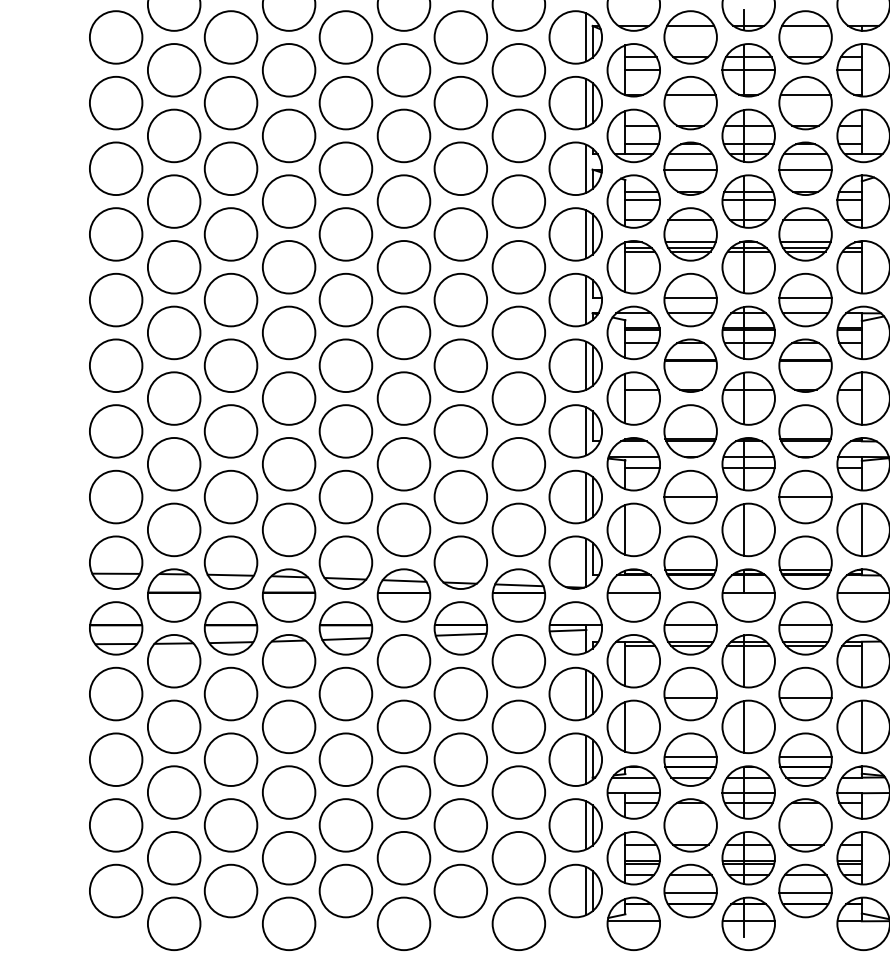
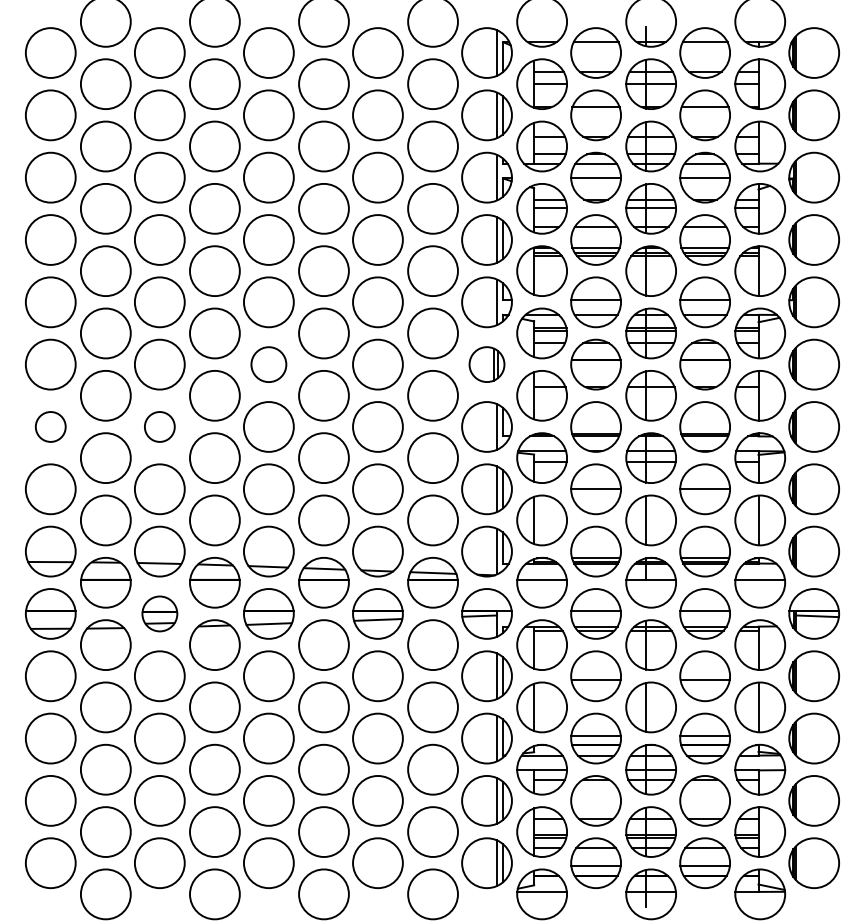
circle: (345, 365) -> (268, 364), size x0.7
part: (575, 365) -> (486, 364), size x0.7
circle: (115, 430) -> (50, 426), size x0.6
circle: (230, 430) -> (159, 426), size x0.6
part: (230, 627) -> (159, 613), size x0.7

